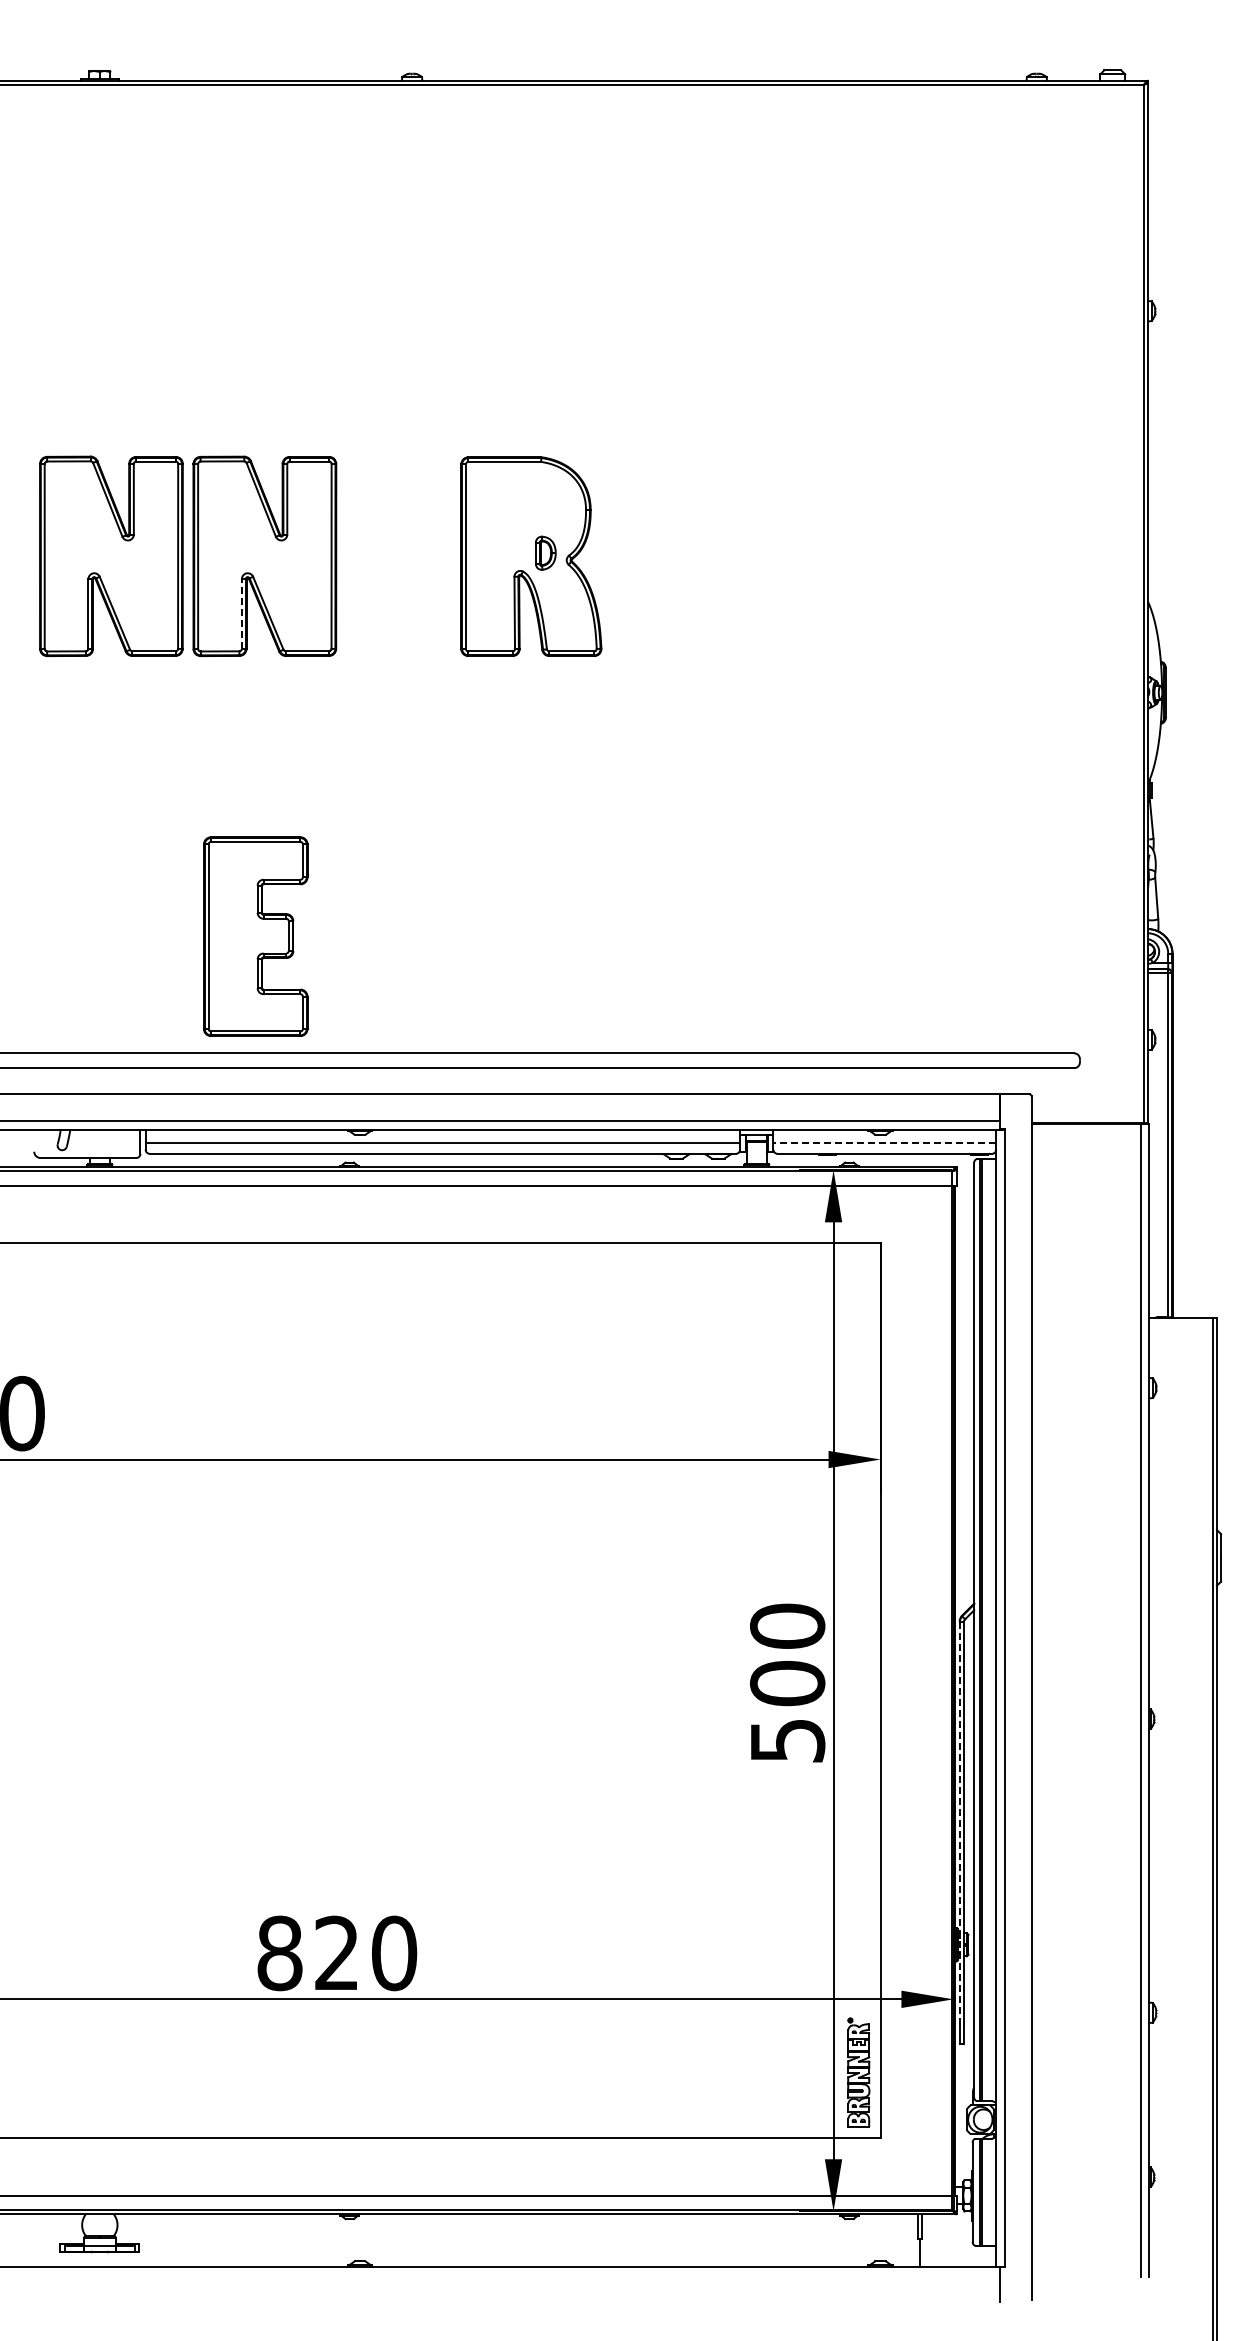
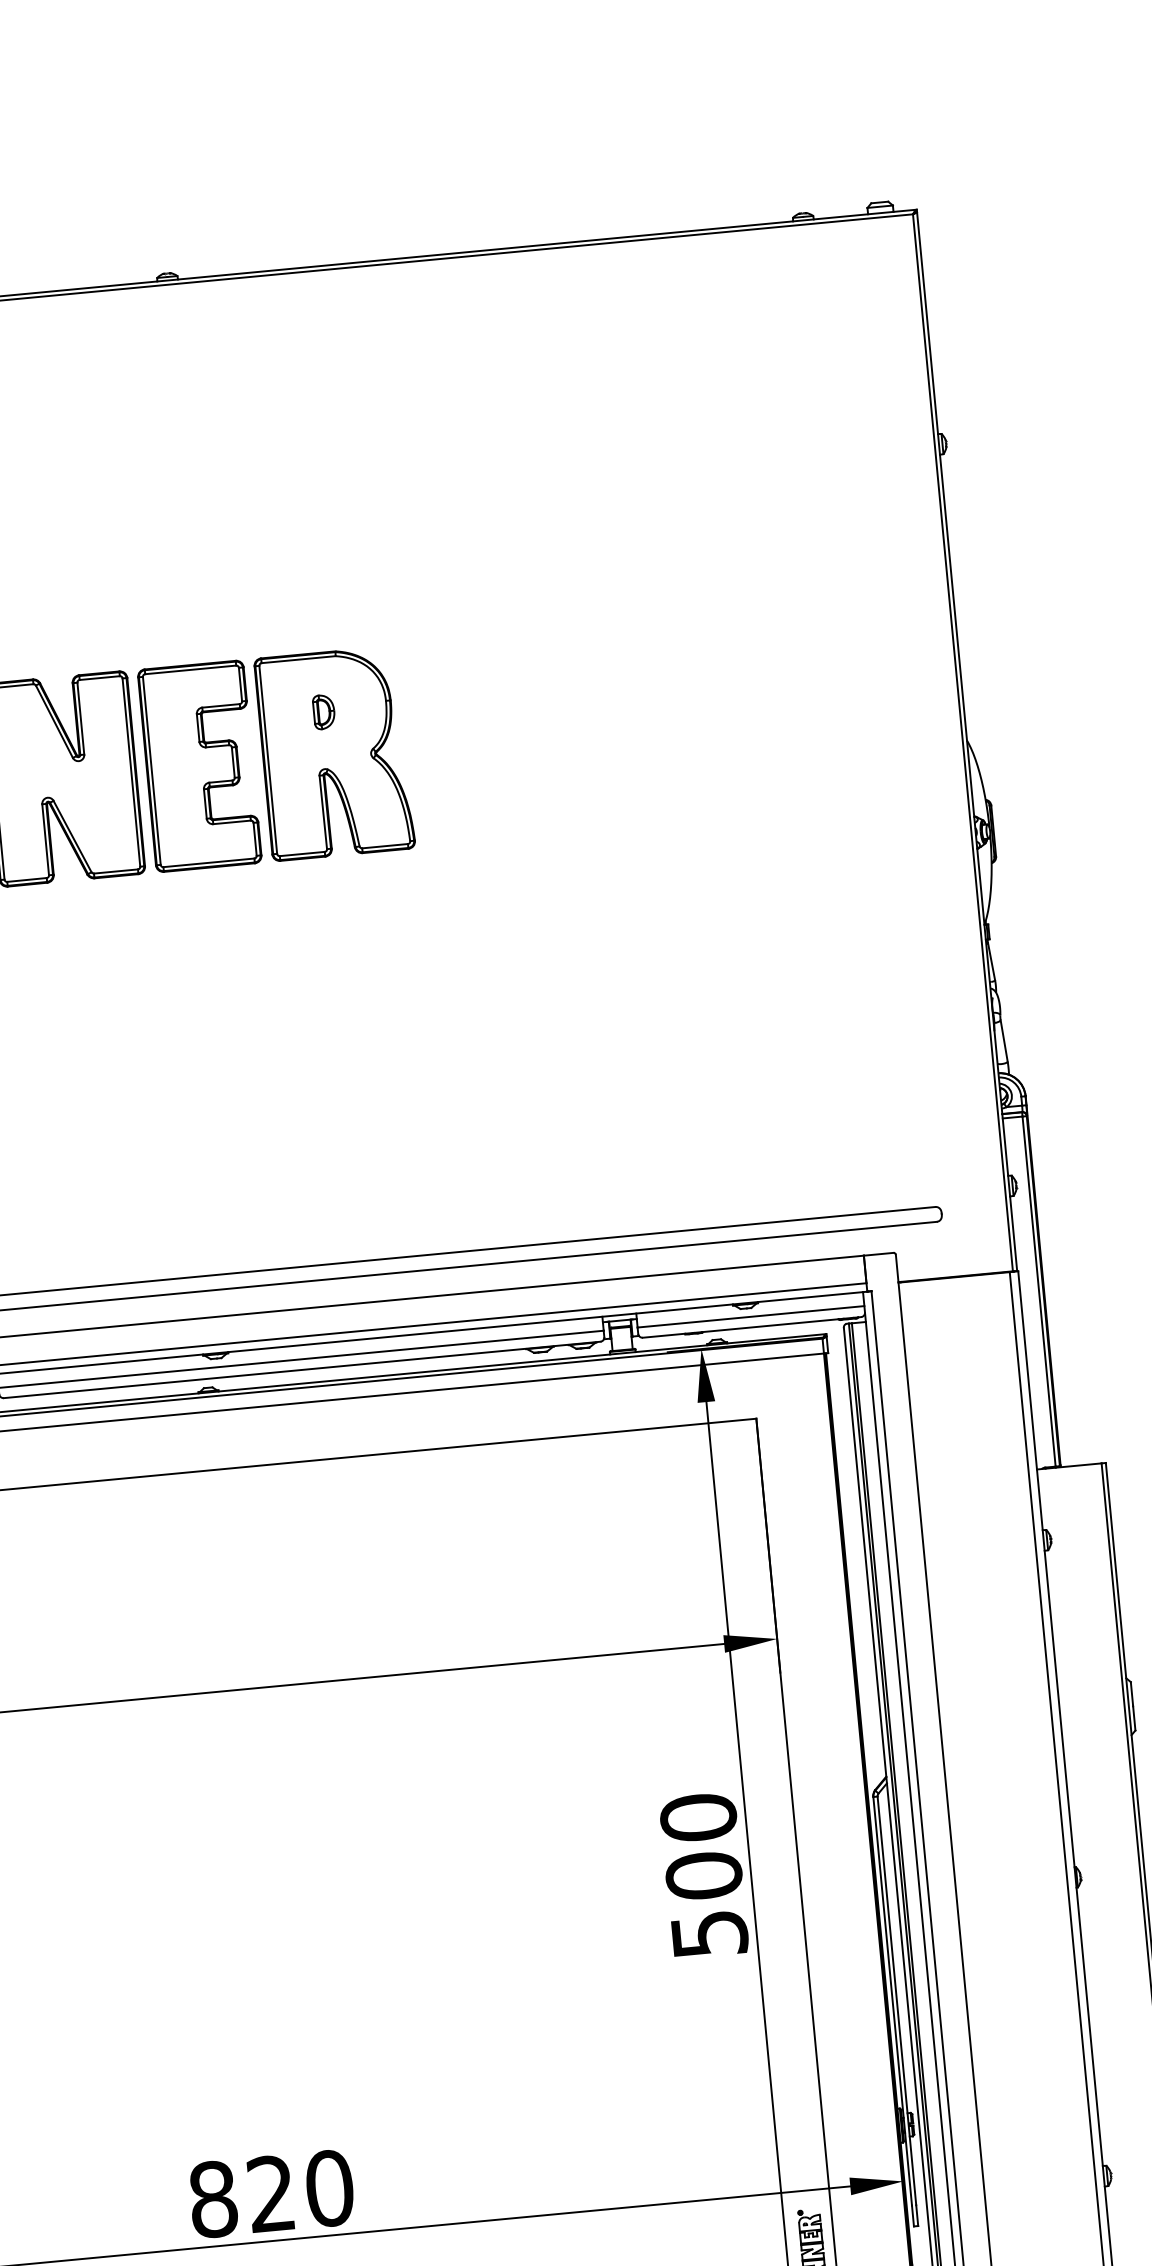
part: (545, 552) -> (323, 711), moved
line: (241, 614) -> (45, 840), dashed -> solid
part: (255, 936) -> (199, 766), moved
line: (884, 1143) -> (750, 1316), dashed -> solid
line: (959, 1822) -> (892, 2000), dashed -> solid

